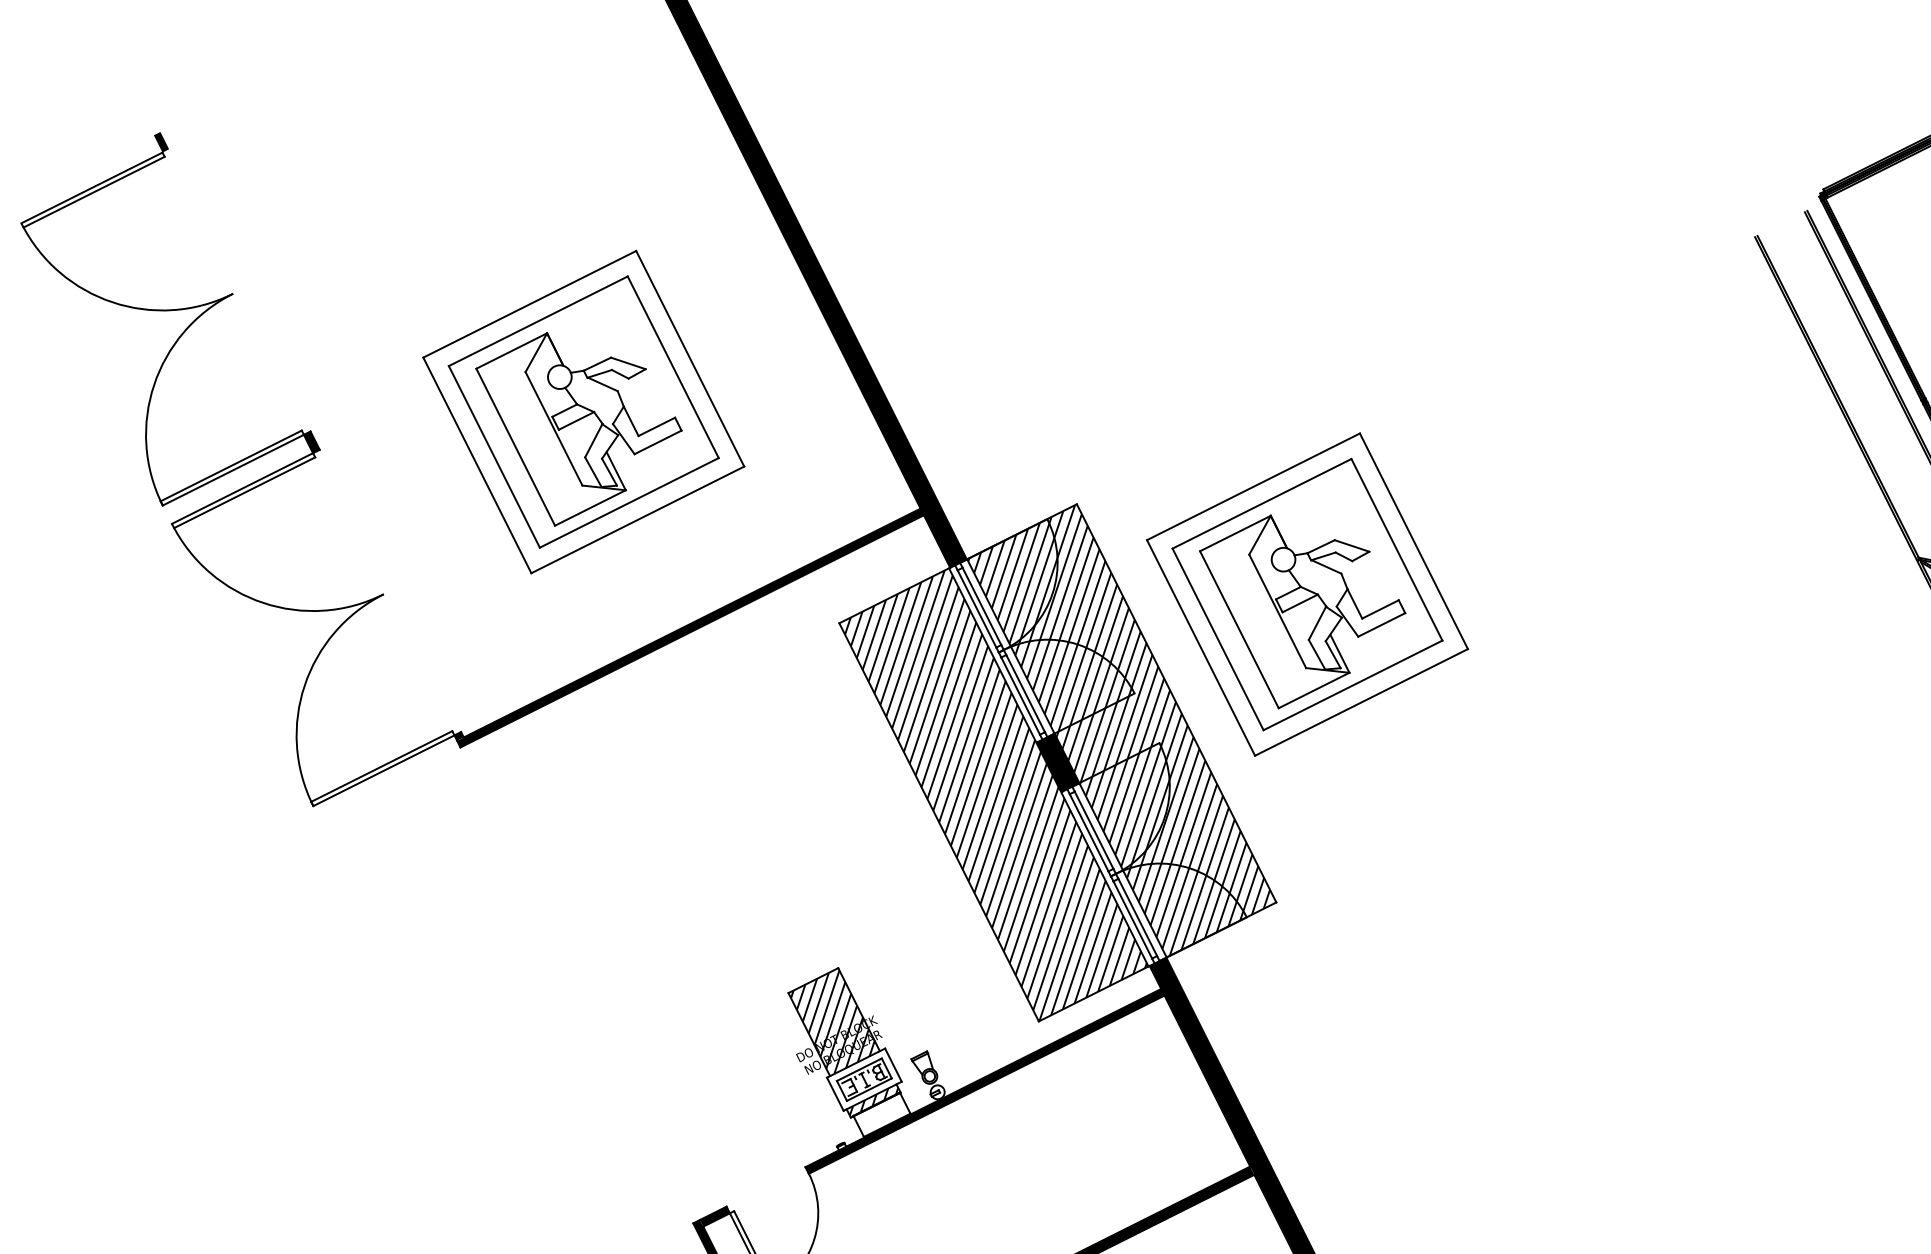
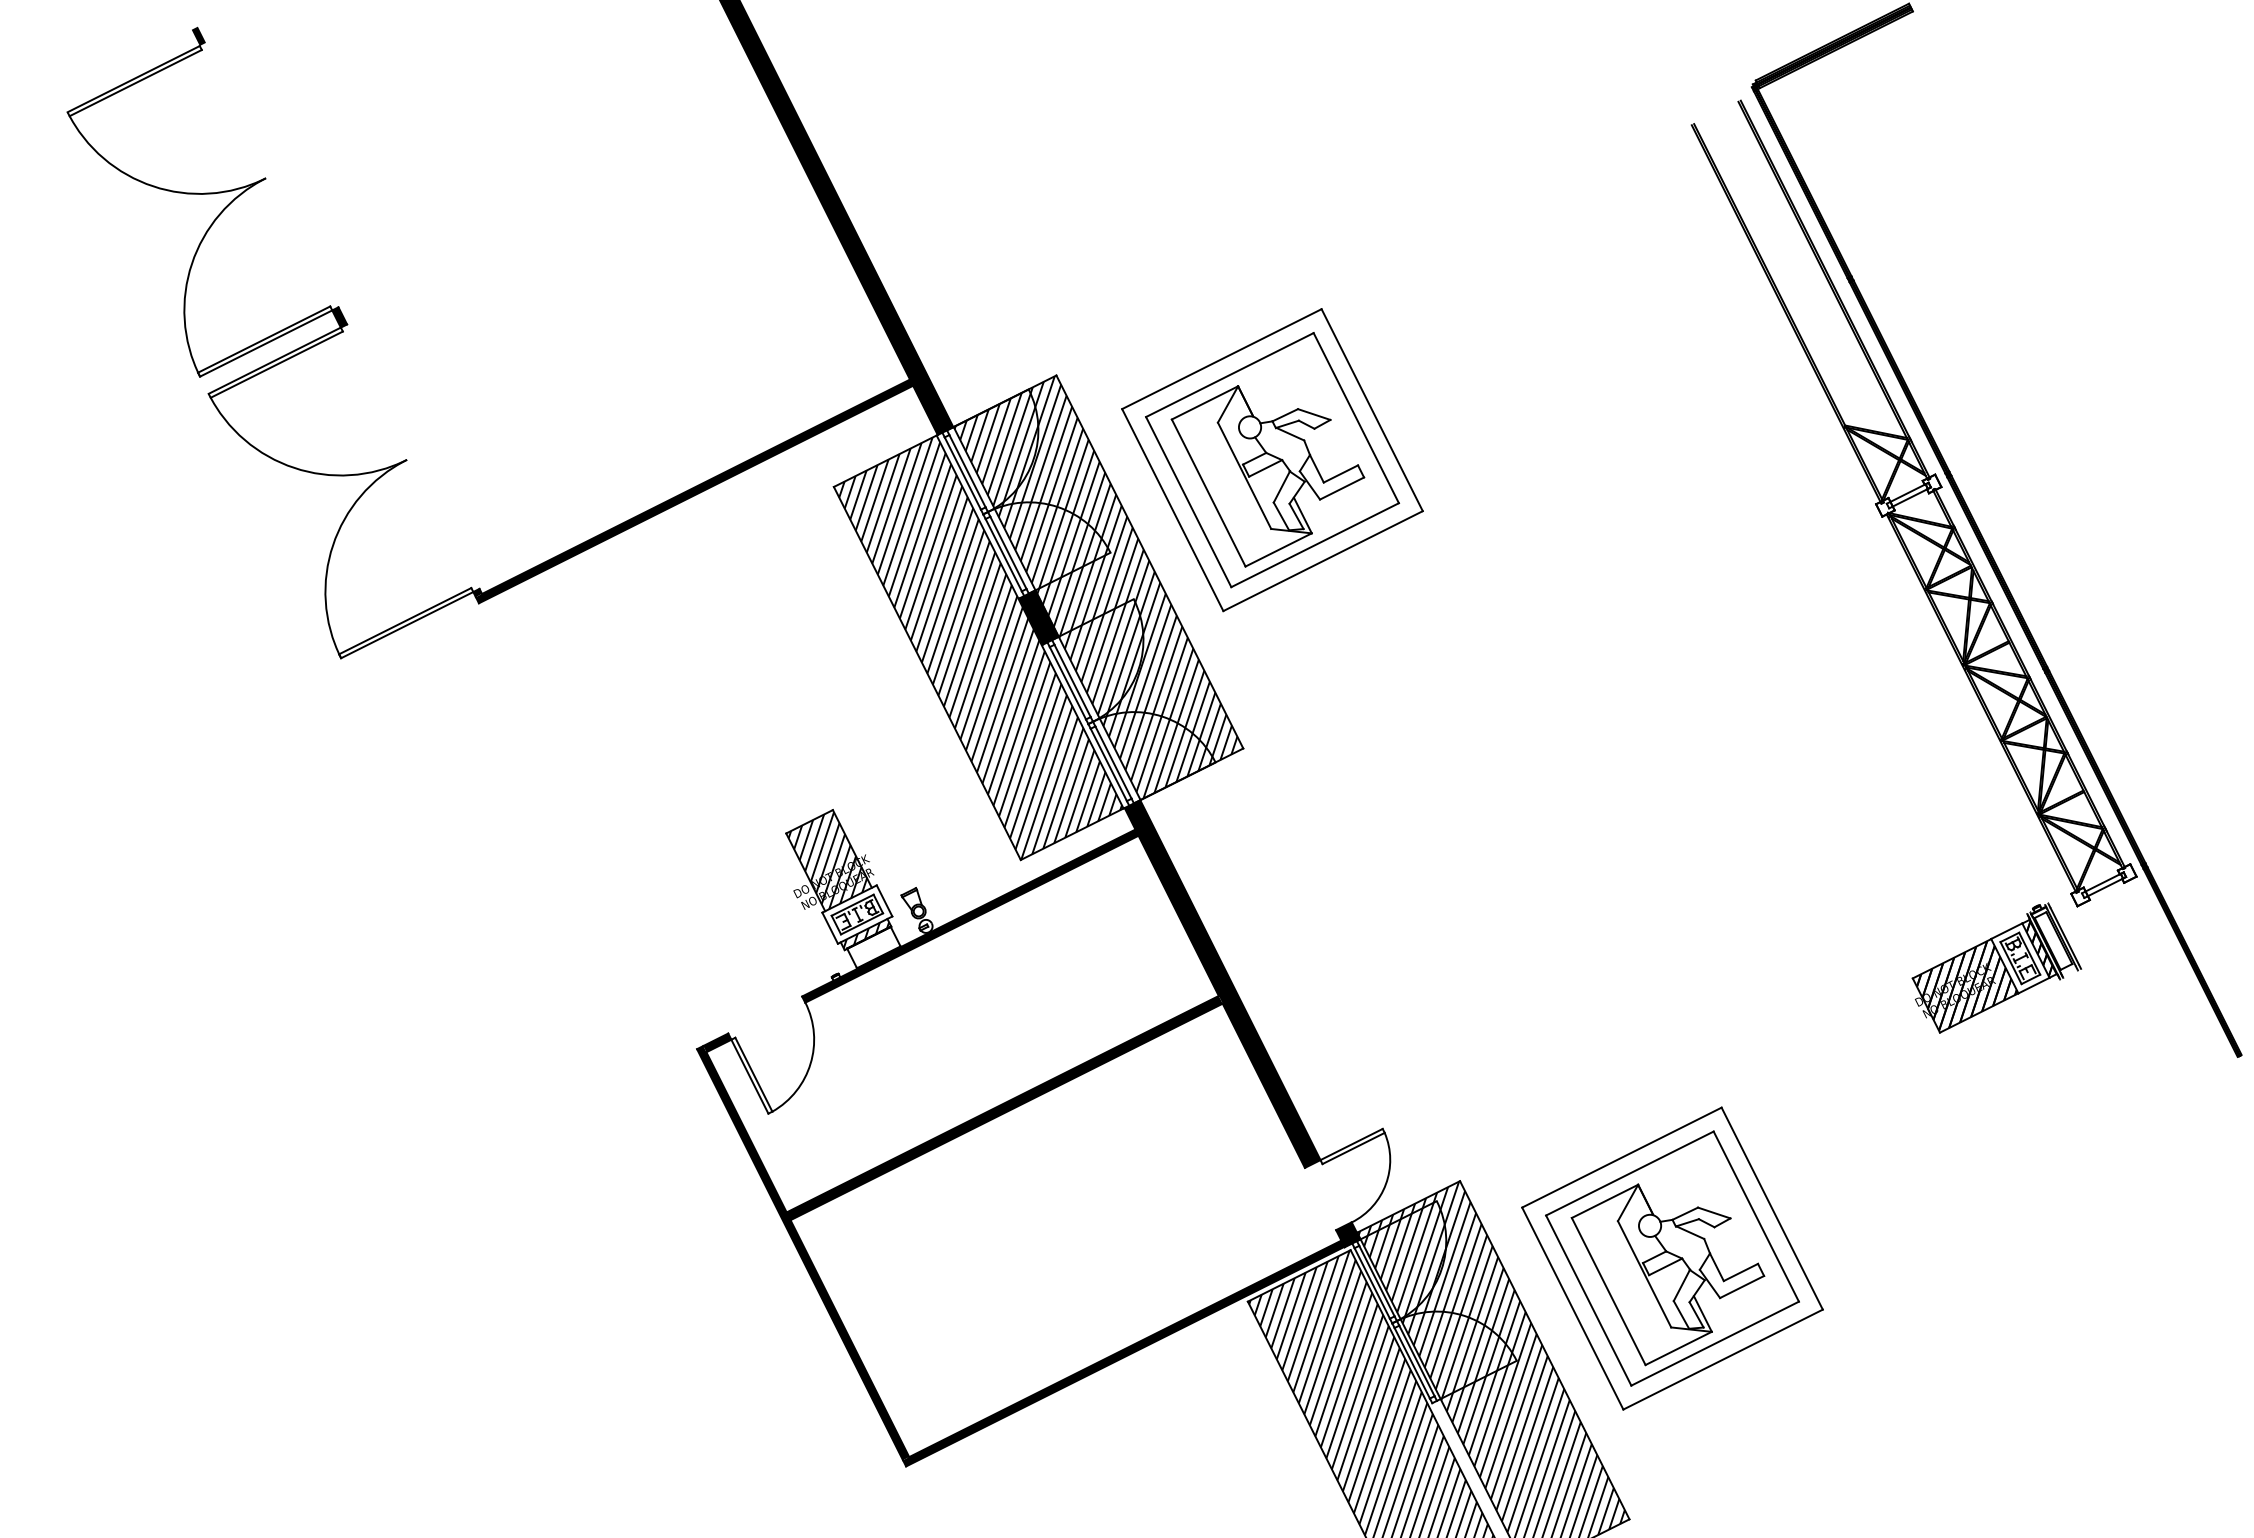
part: (583, 412) -> (594, 289), removed

